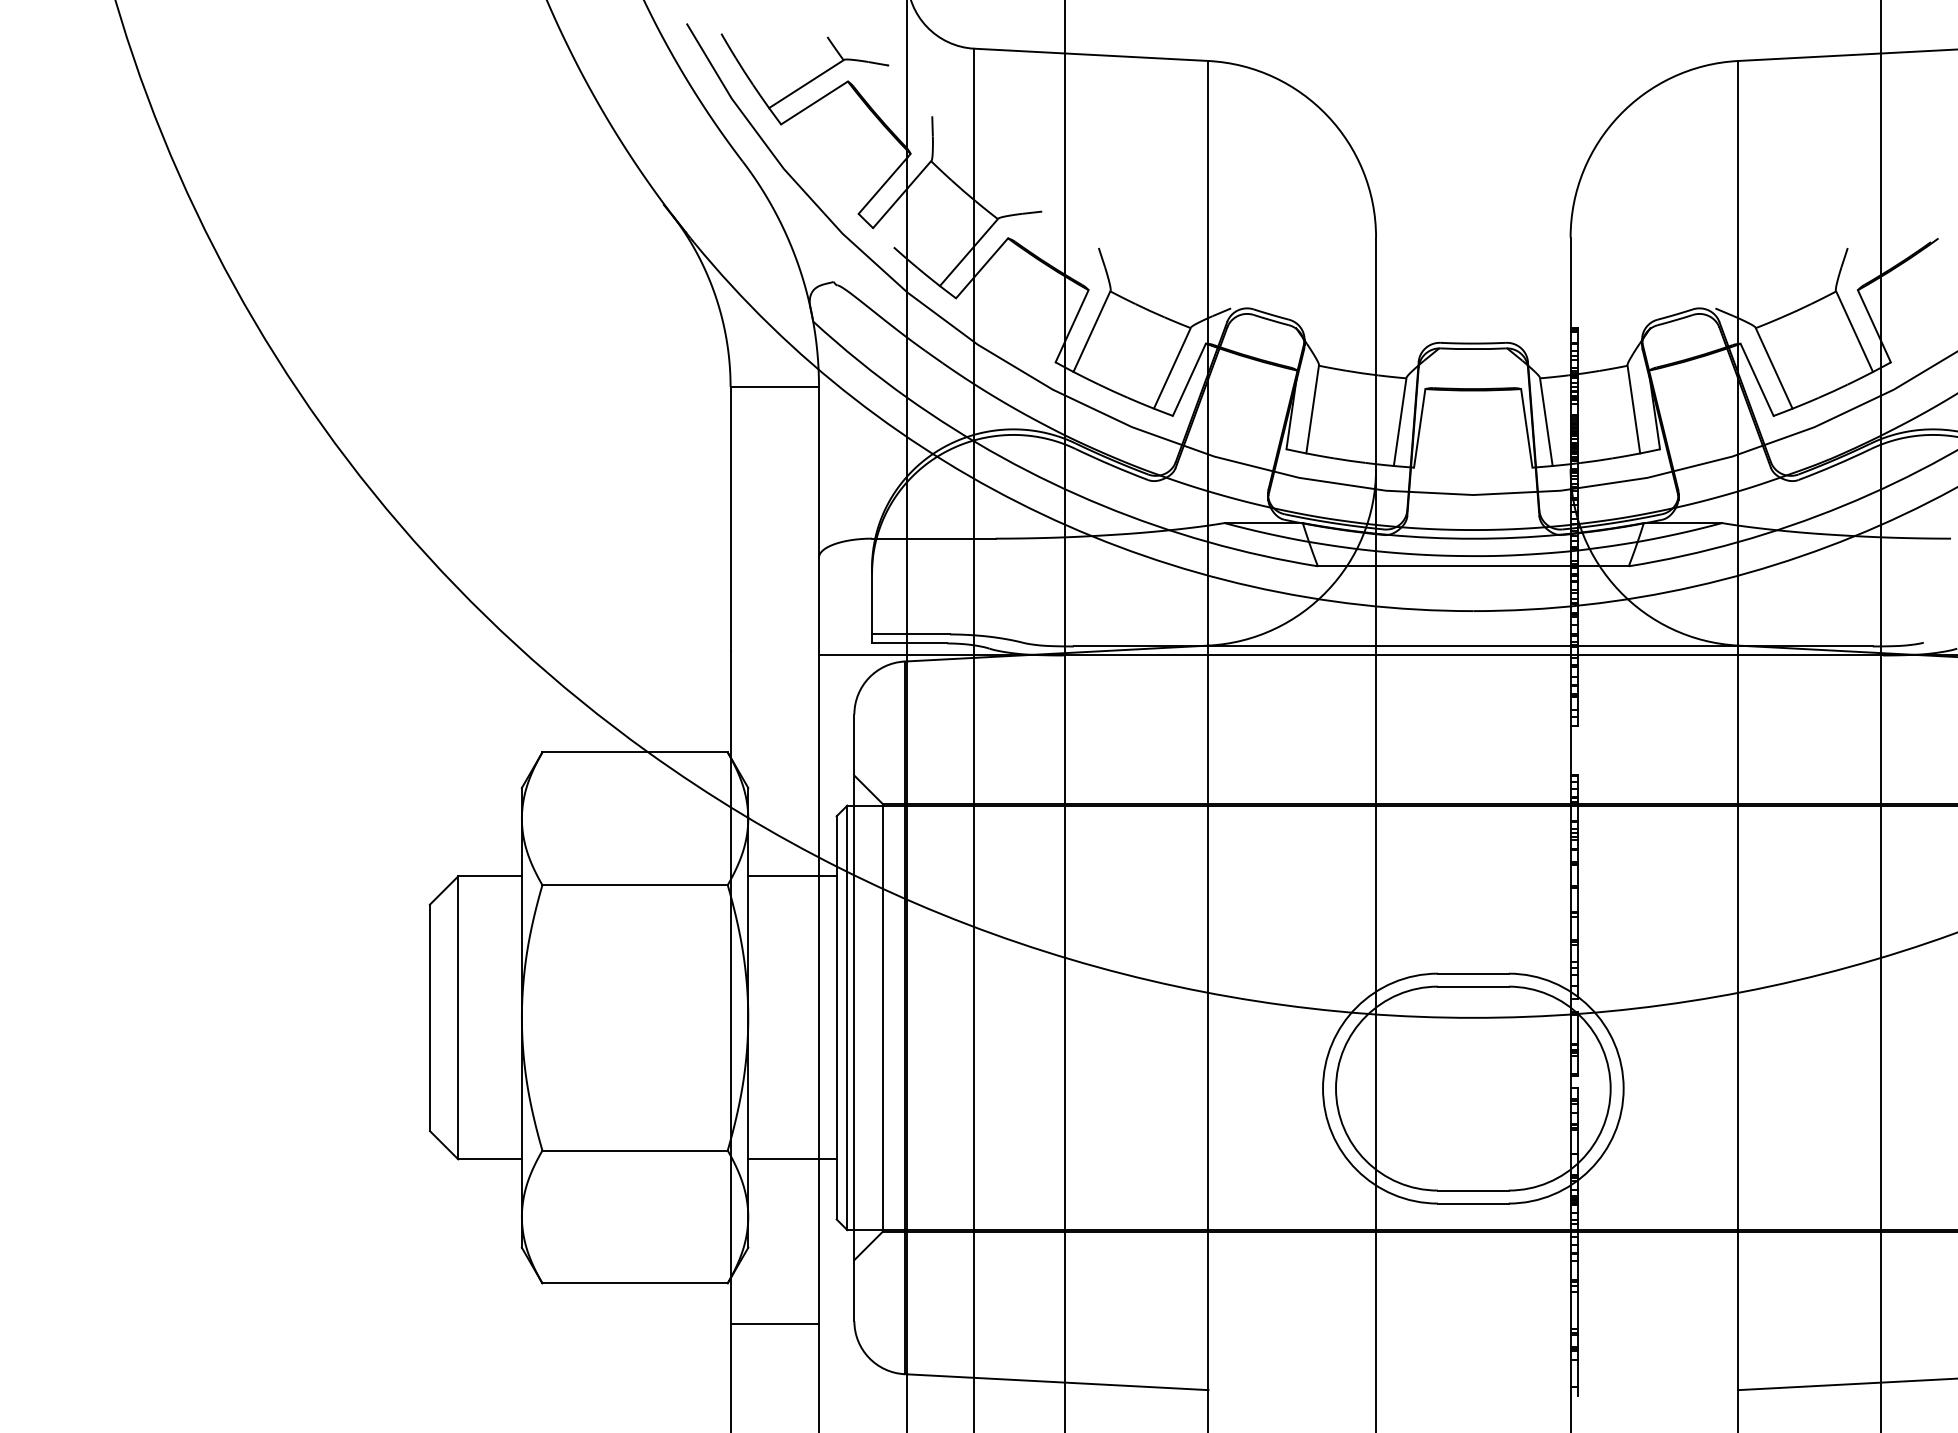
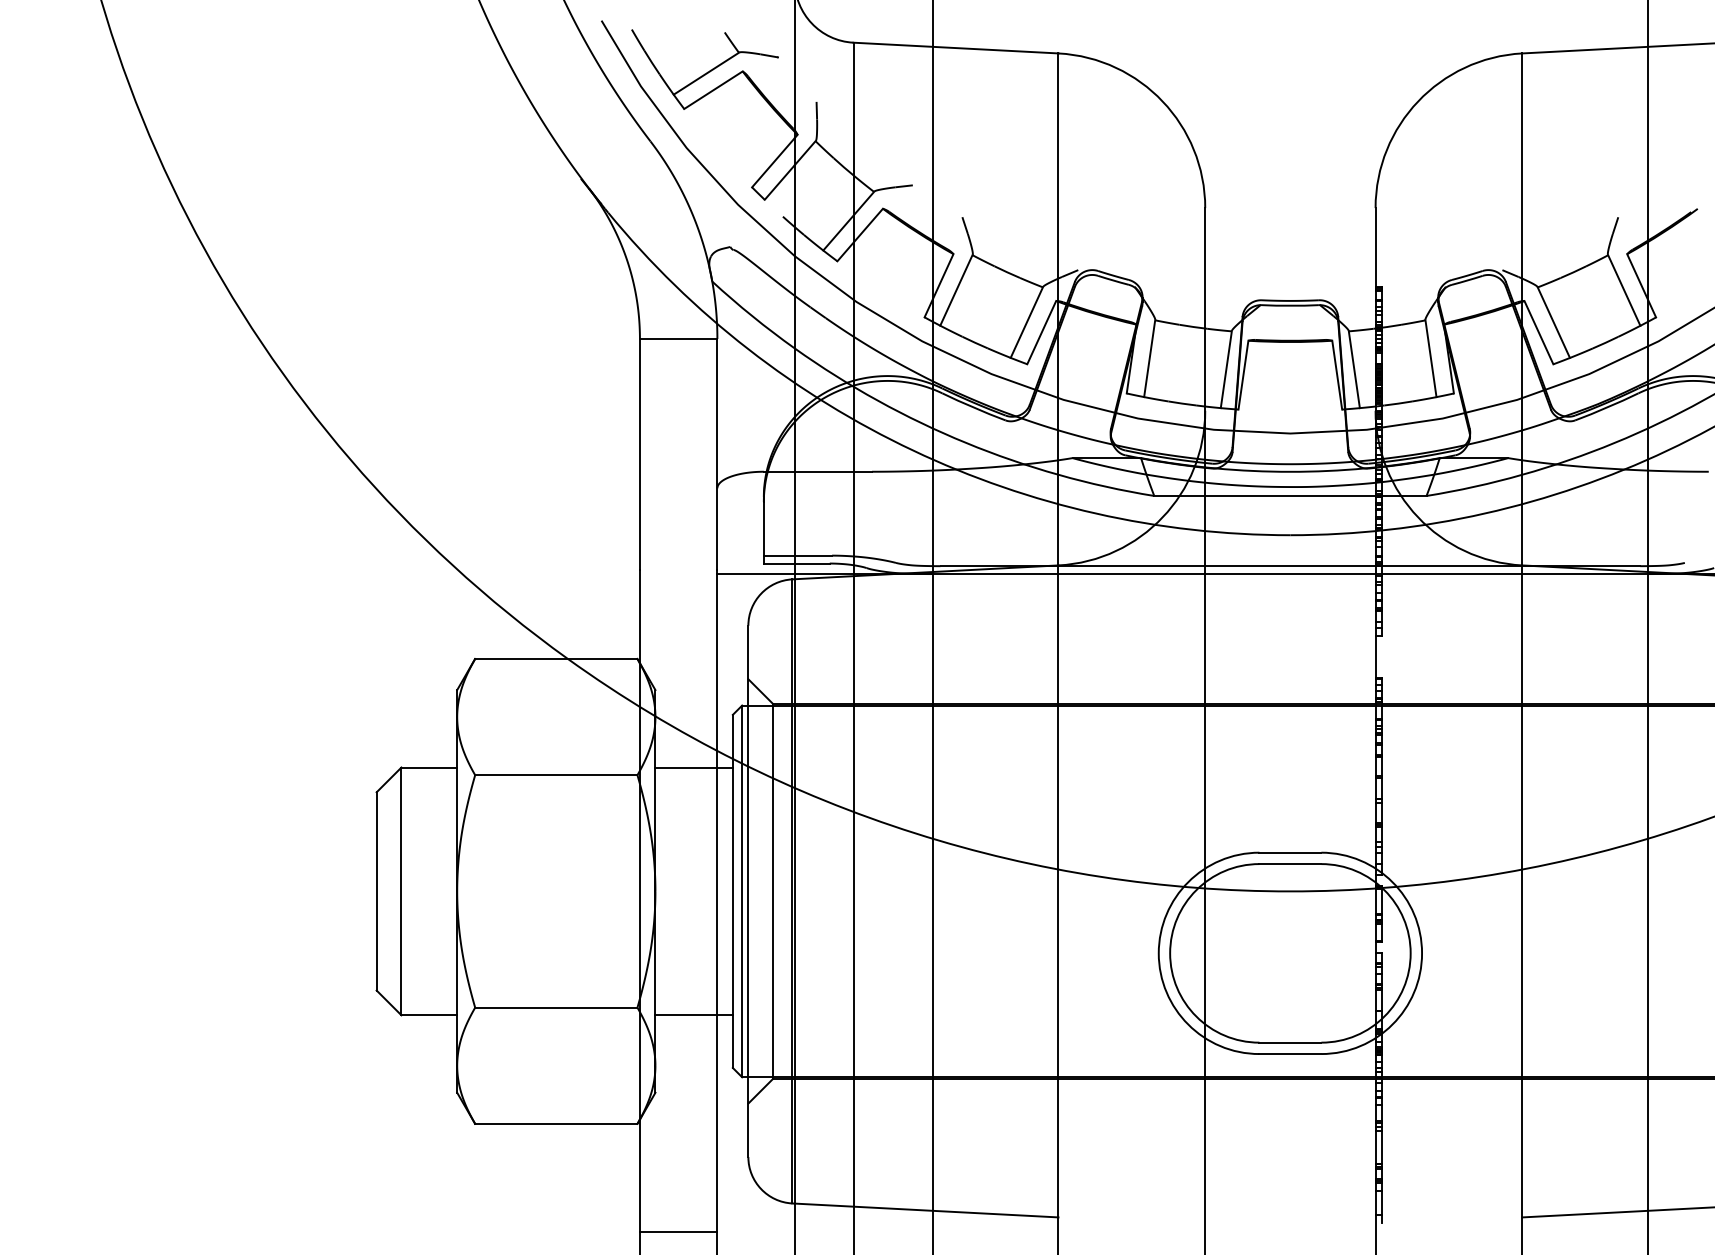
line: (774, 1323) -> (678, 1231), moved

